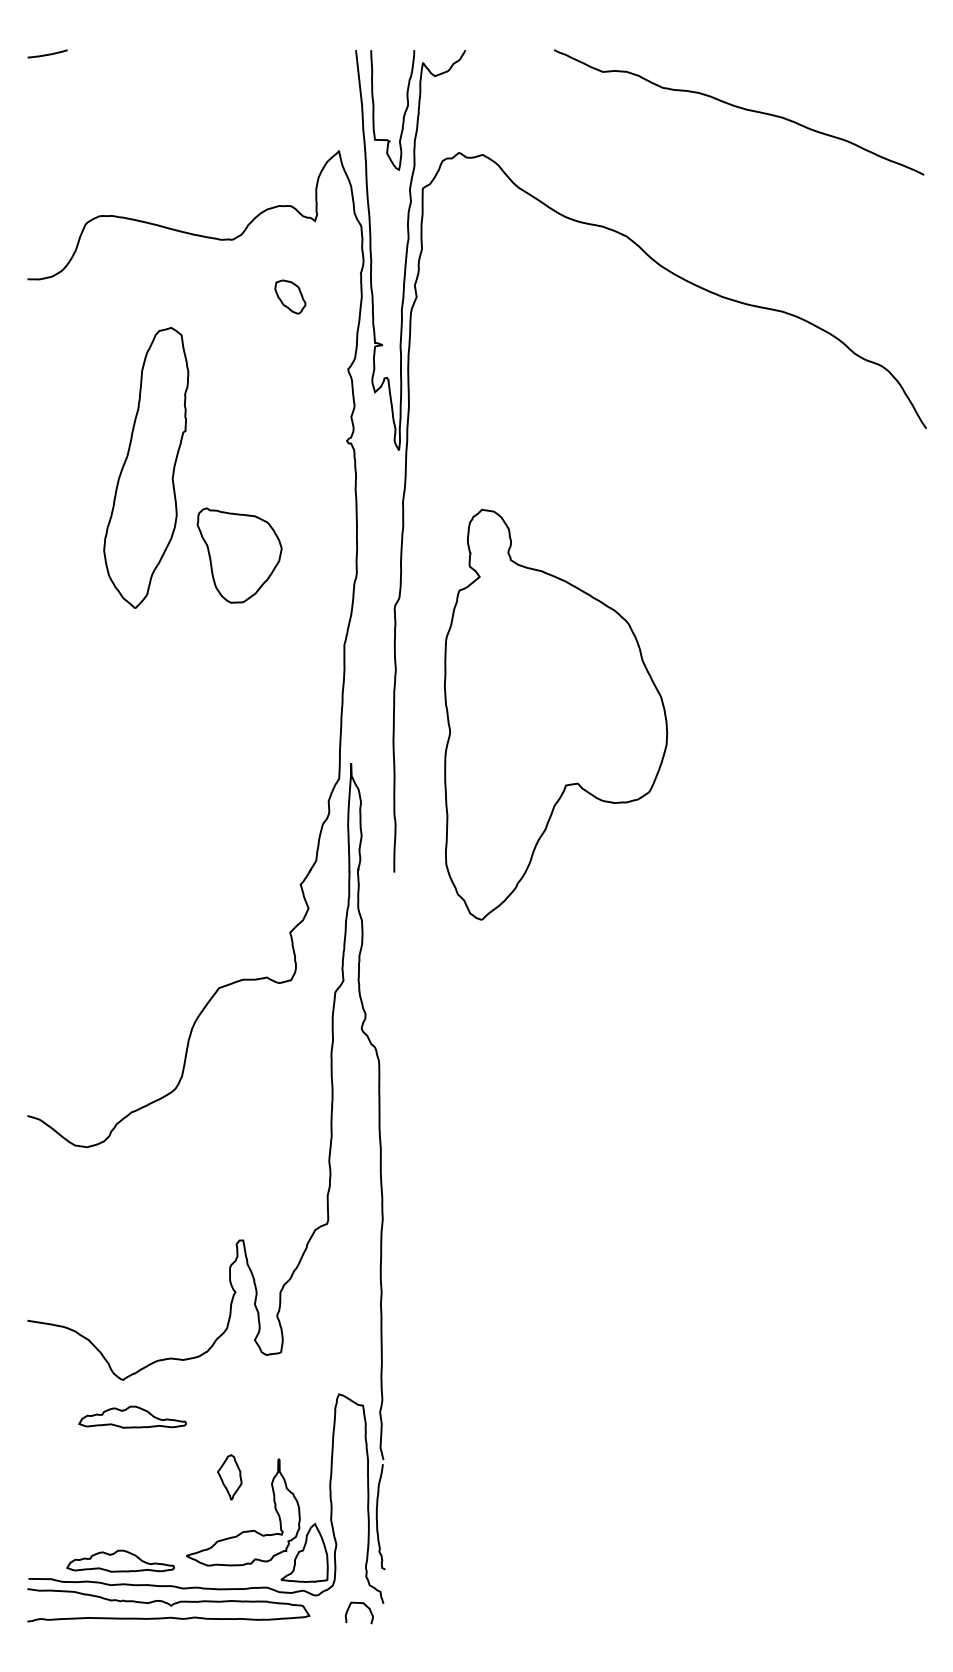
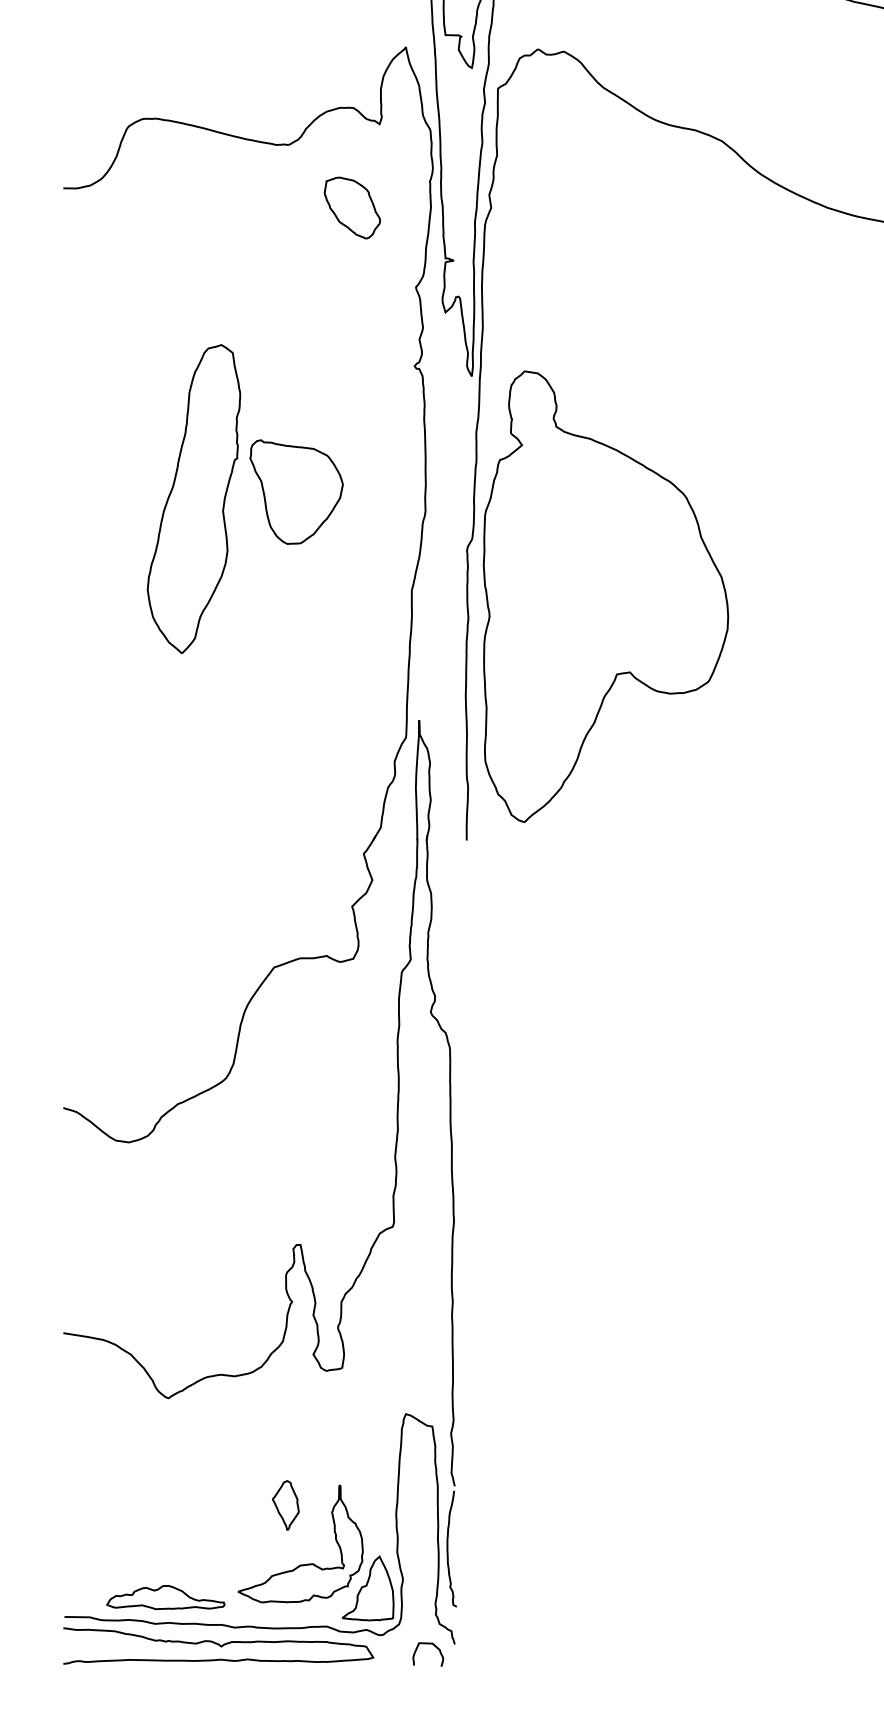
part: (290, 296) -> (352, 207), size x1.67
part: (146, 467) -> (194, 498), moved
part: (556, 714) -> (606, 596), moved
part: (132, 1416) -> (178, 1438), removed

